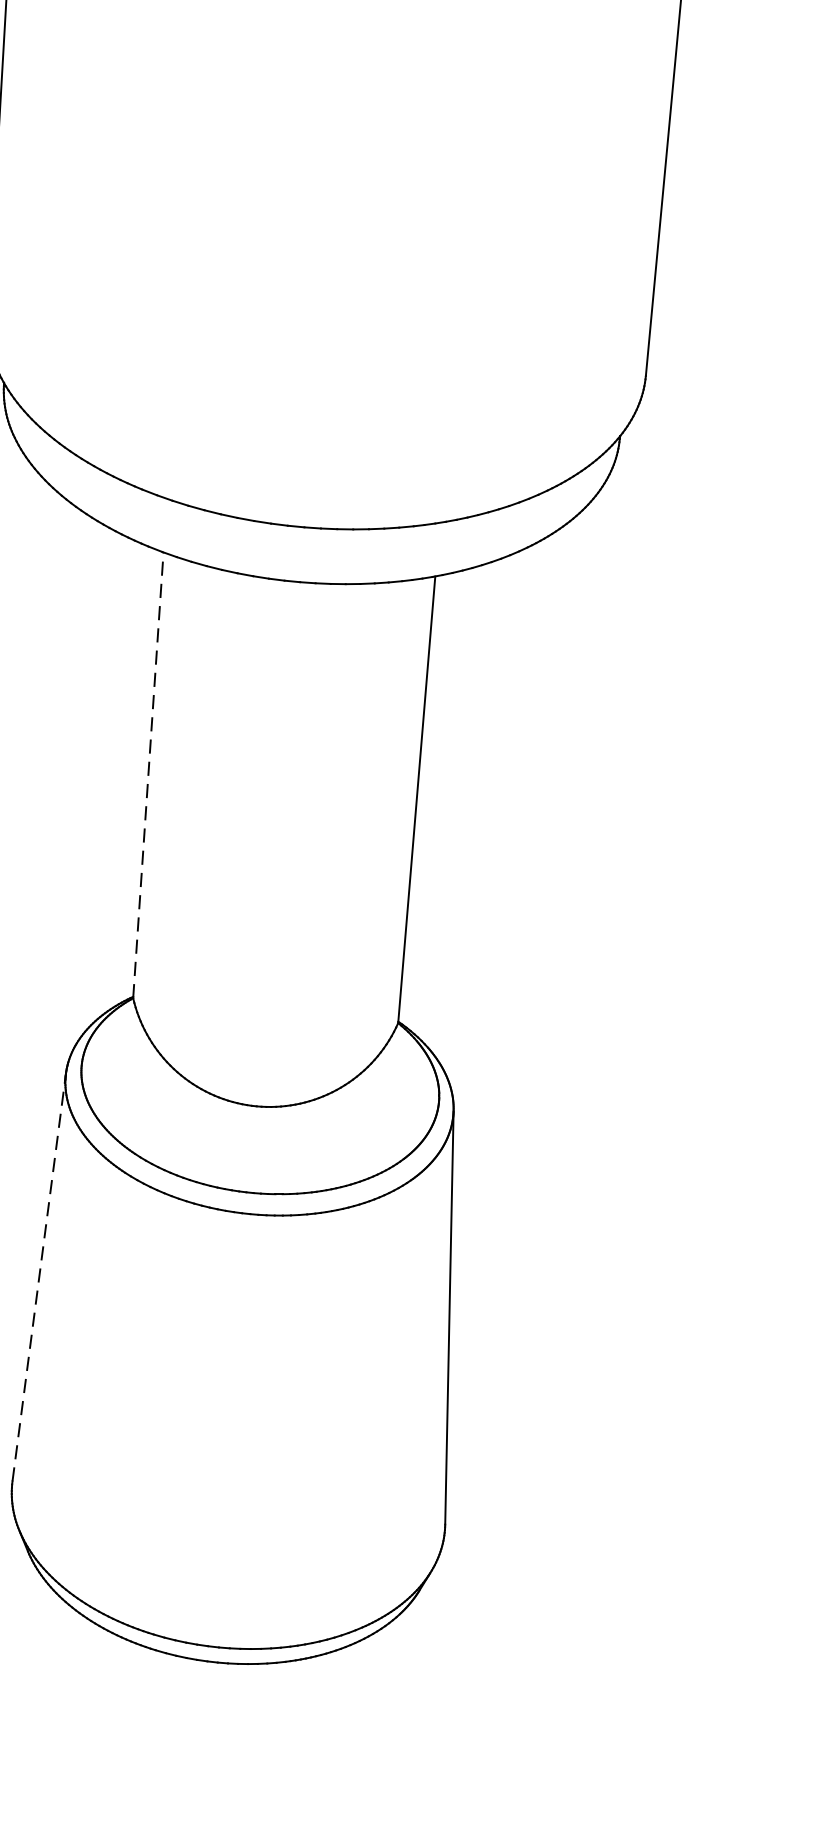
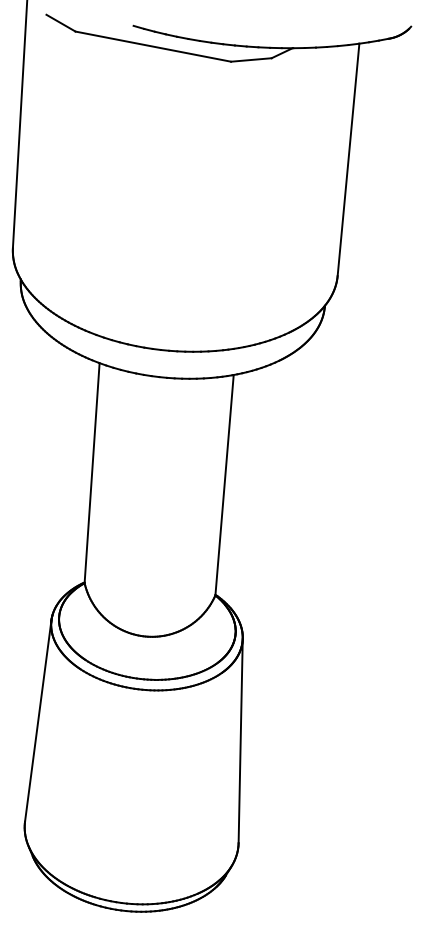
line: (149, 773) -> (92, 472), dashed -> solid
line: (39, 1276) -> (38, 720), dashed -> solid

